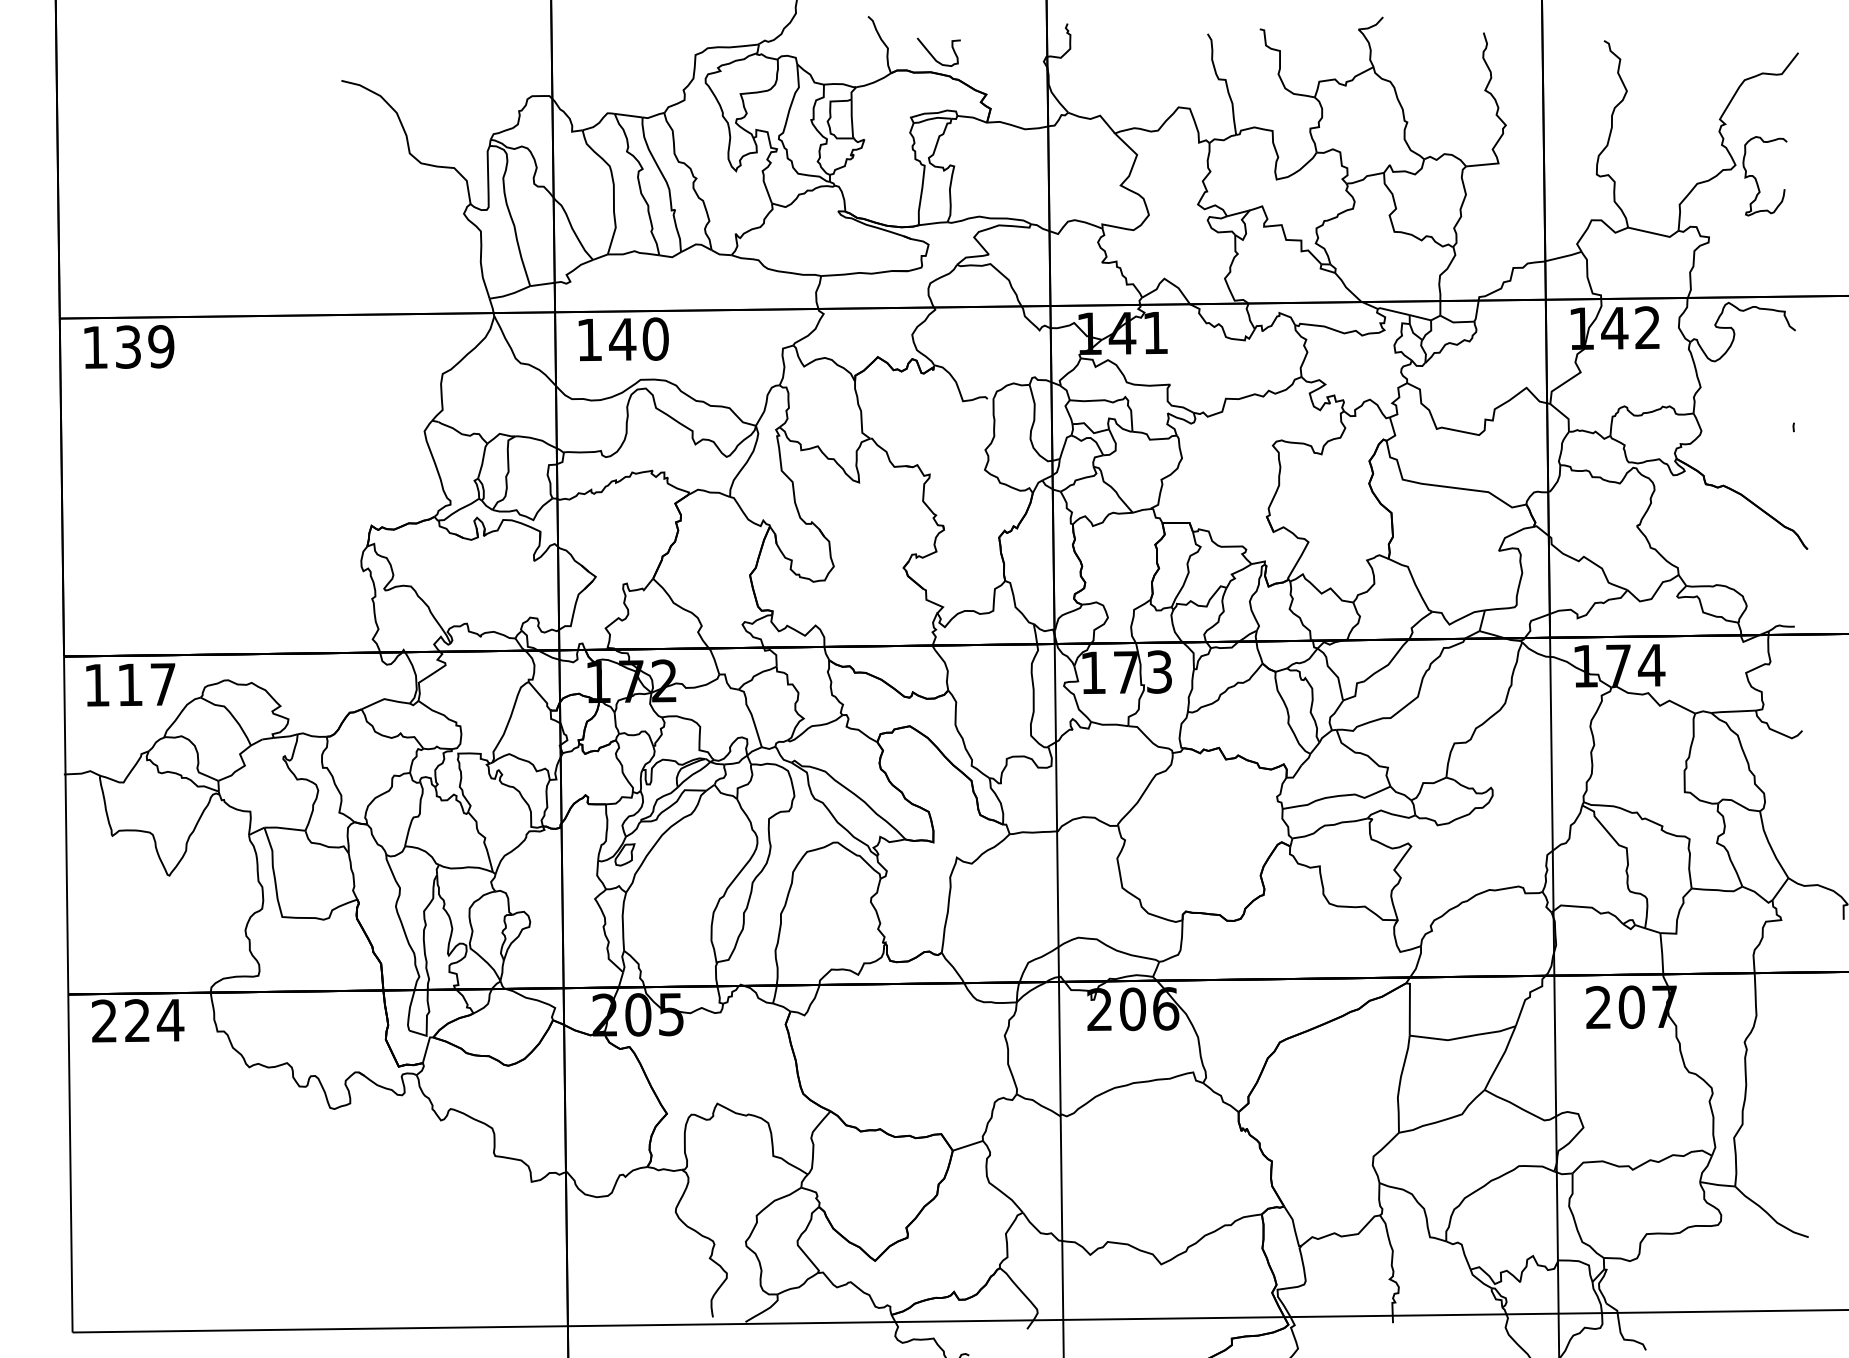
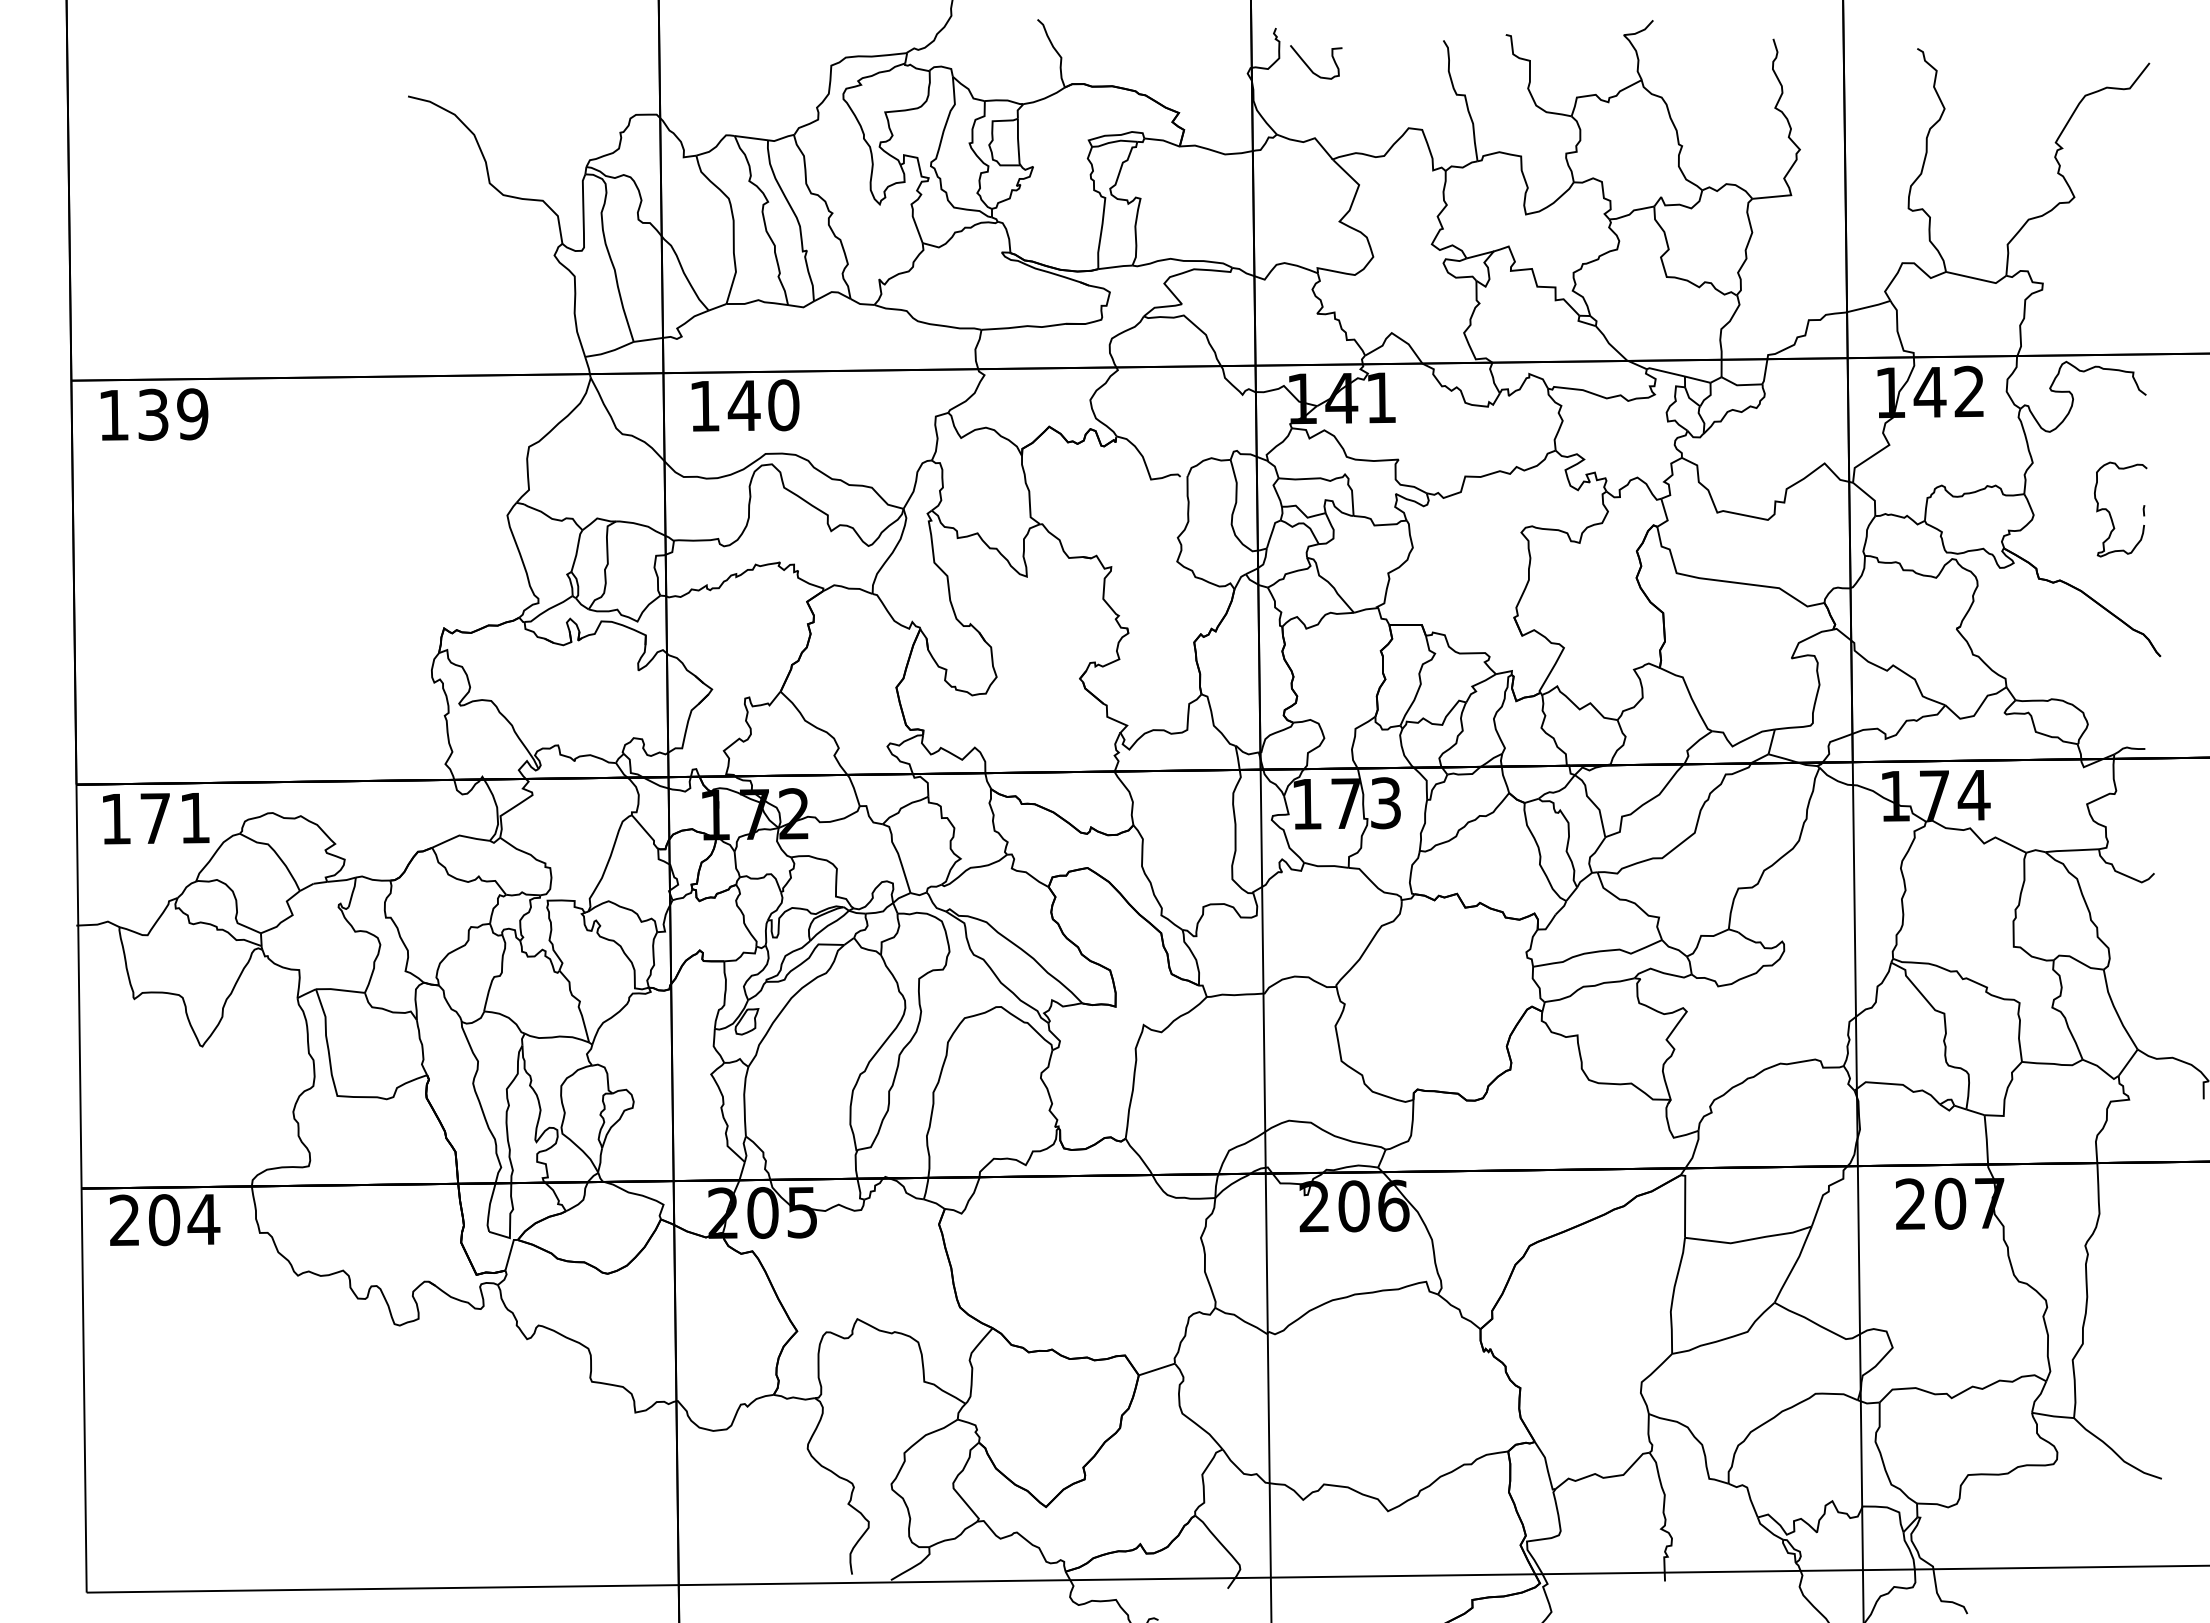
curve: (933, 55) -> (1309, 66), moved
curve: (1756, 178) -> (2110, 512), moved
text: (146, 684) -> (174, 817), 117 -> 171
text: (137, 1021) -> (164, 1220), 224 -> 204

